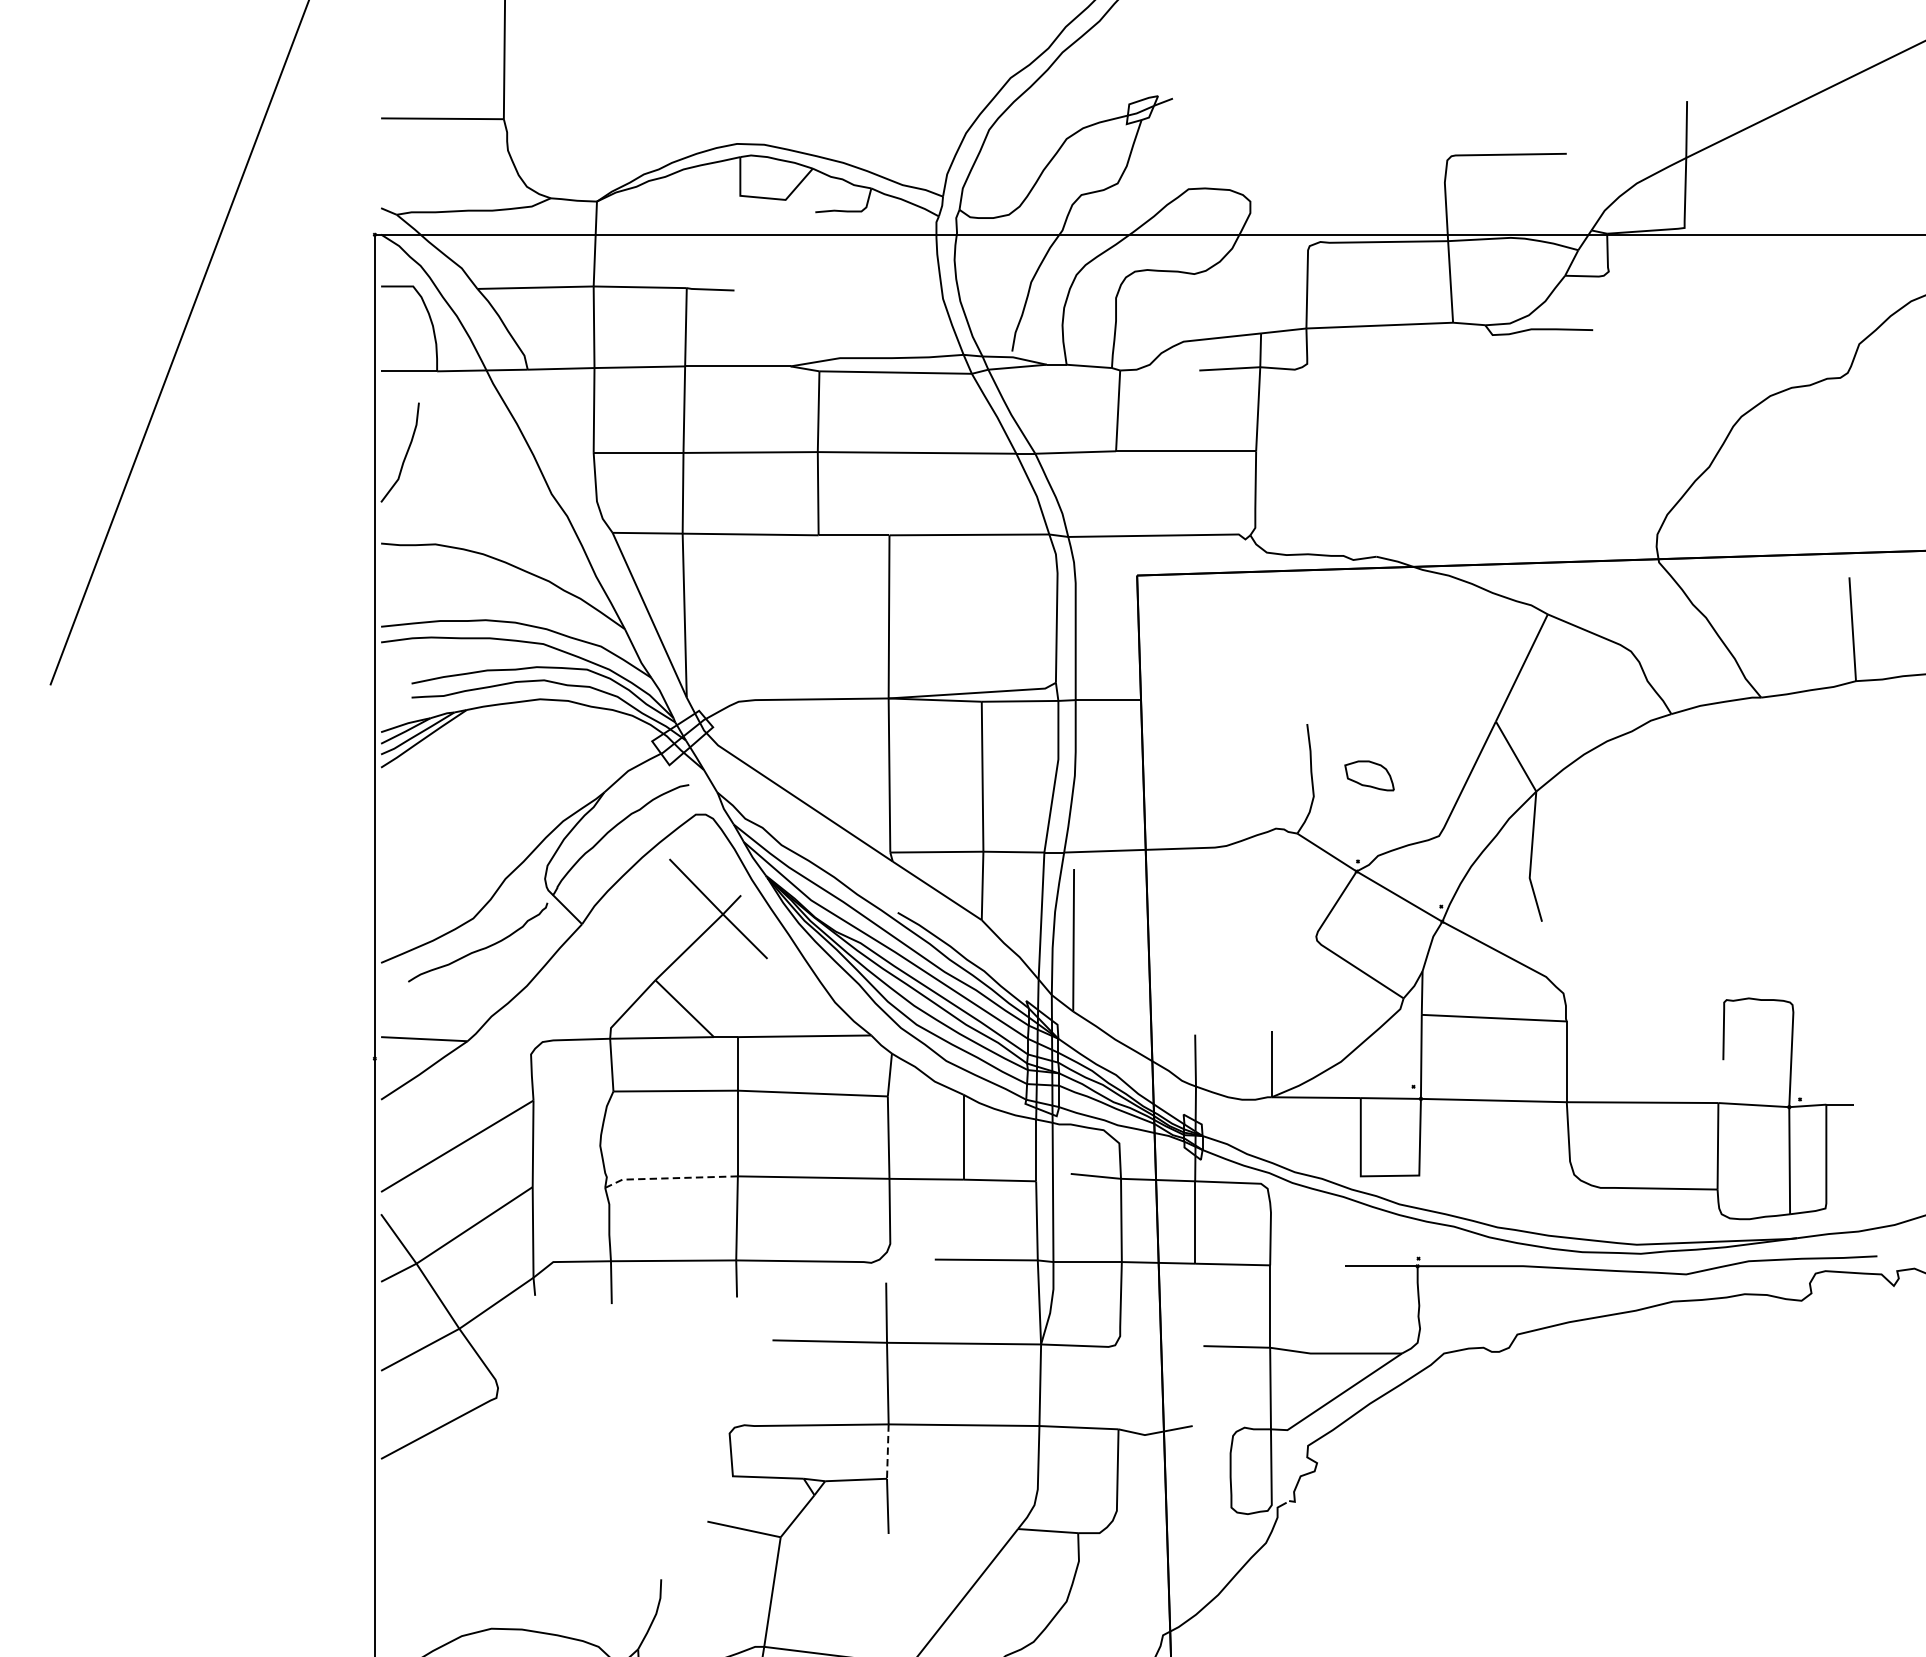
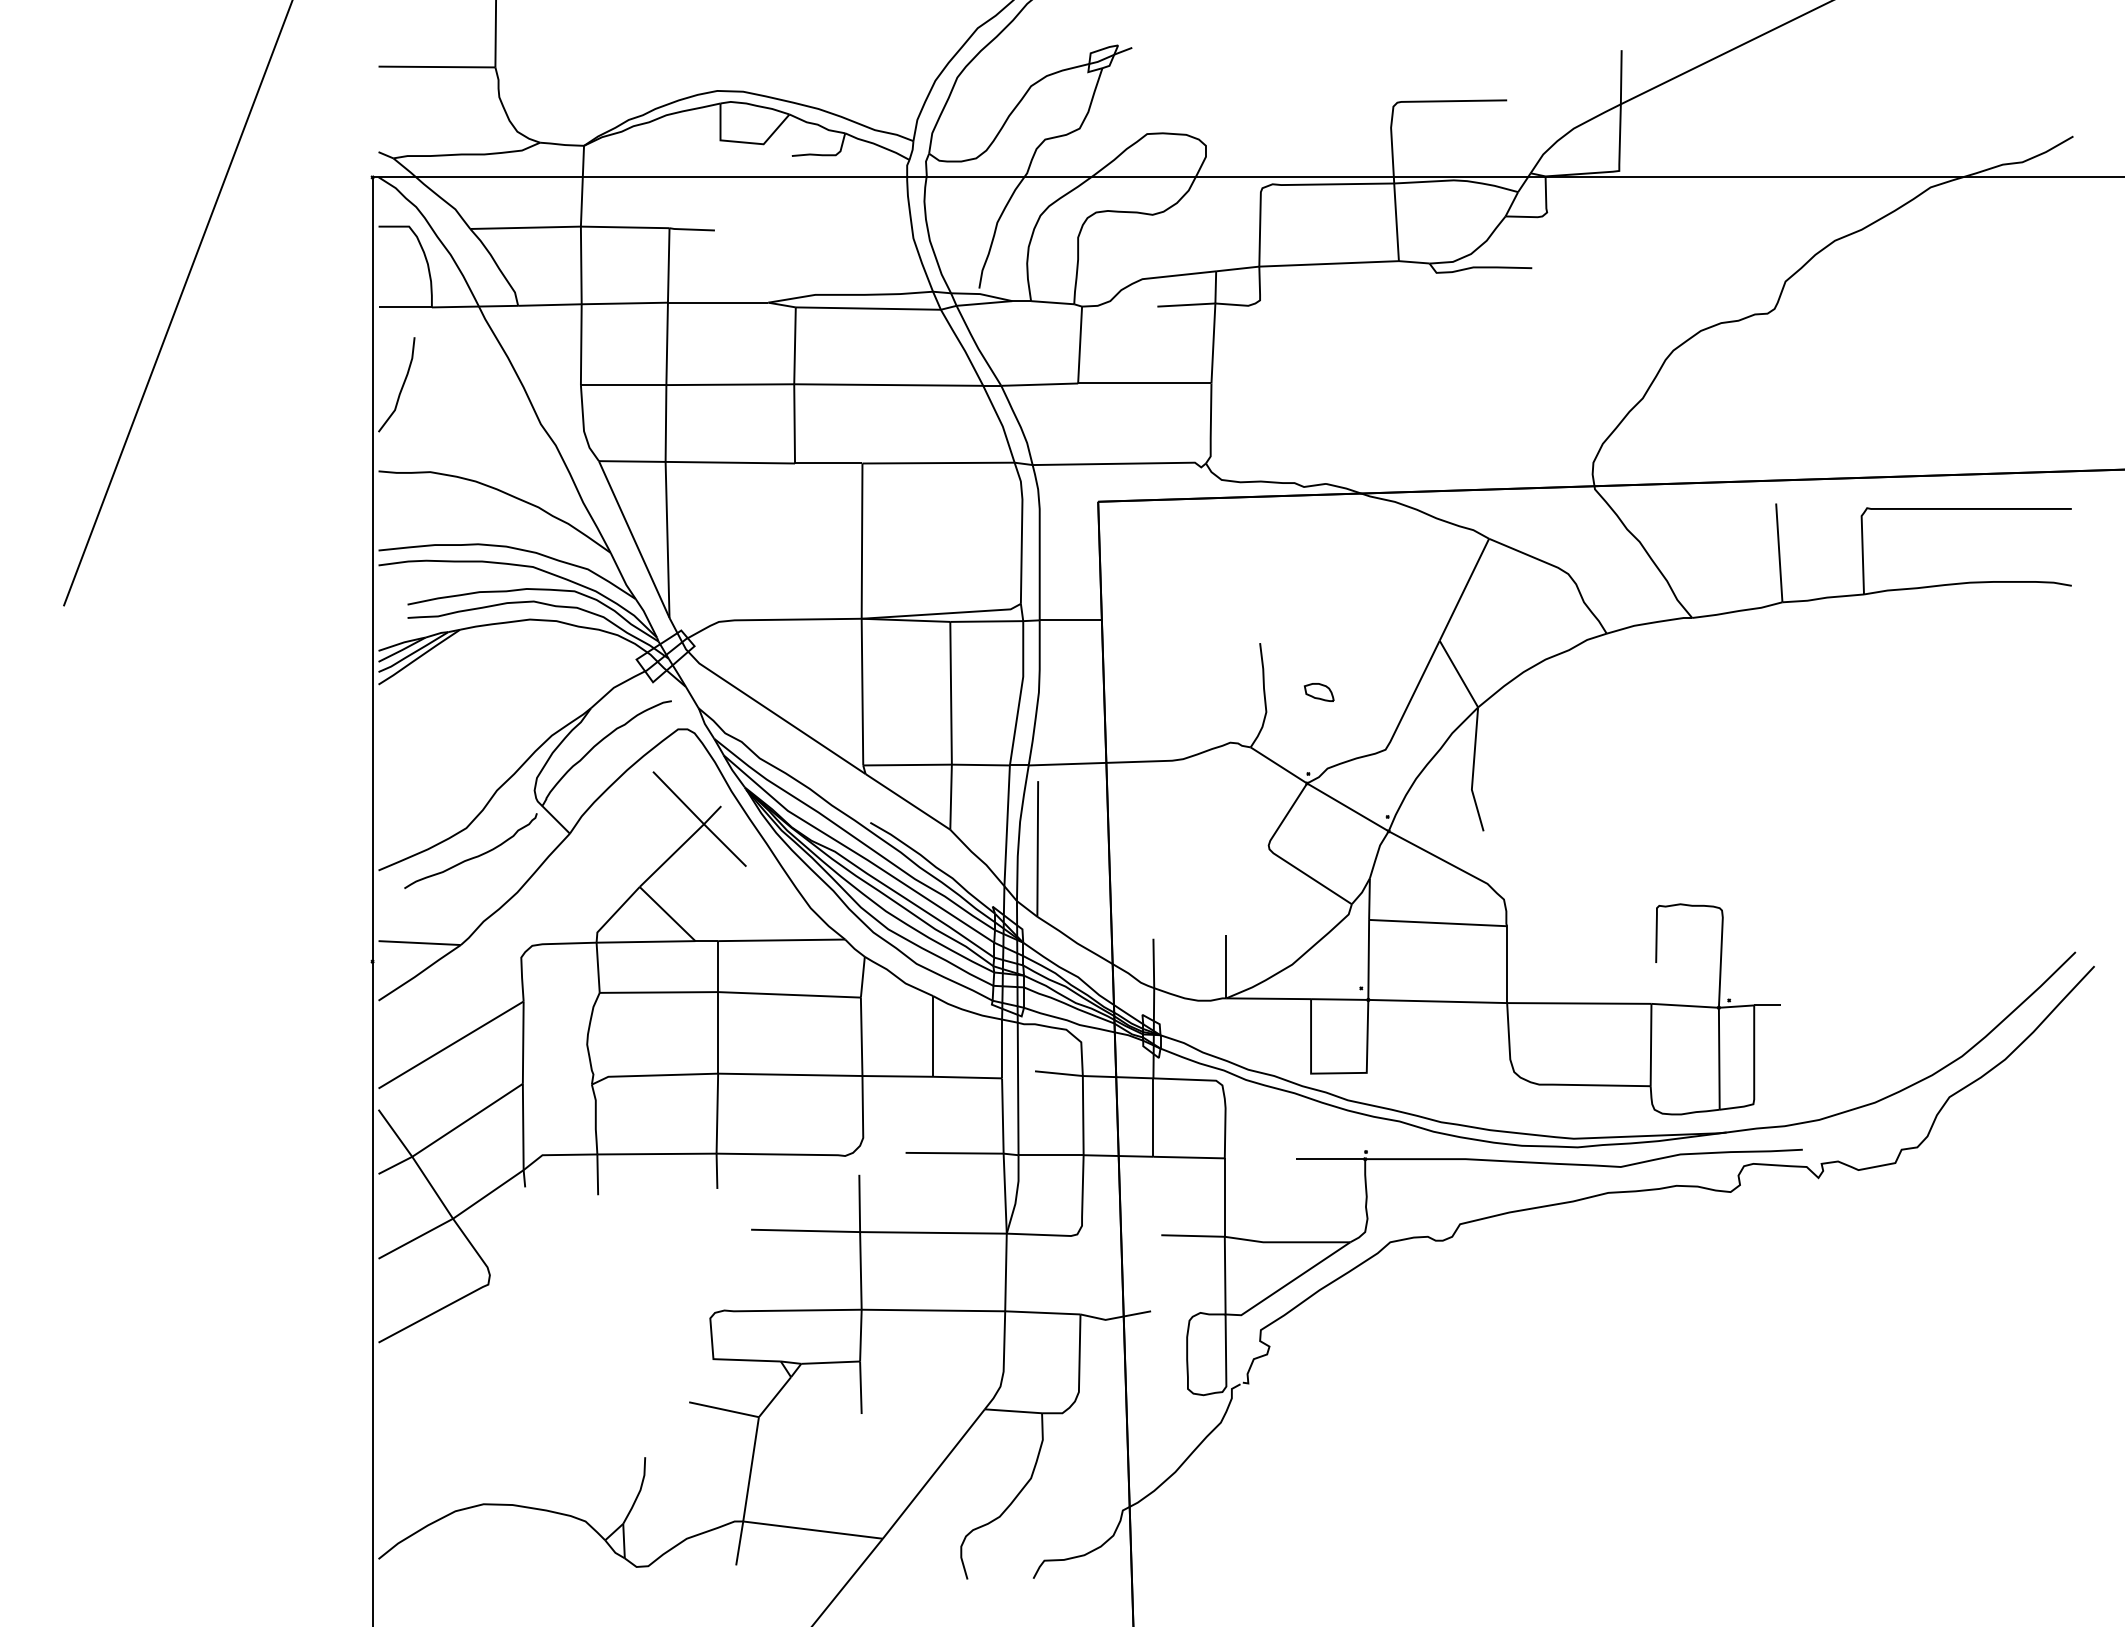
part: (1368, 775) -> (1318, 692), size x0.62
line: (669, 1178) -> (653, 1075), dashed -> solid
line: (887, 1451) -> (860, 1335), dashed -> solid

